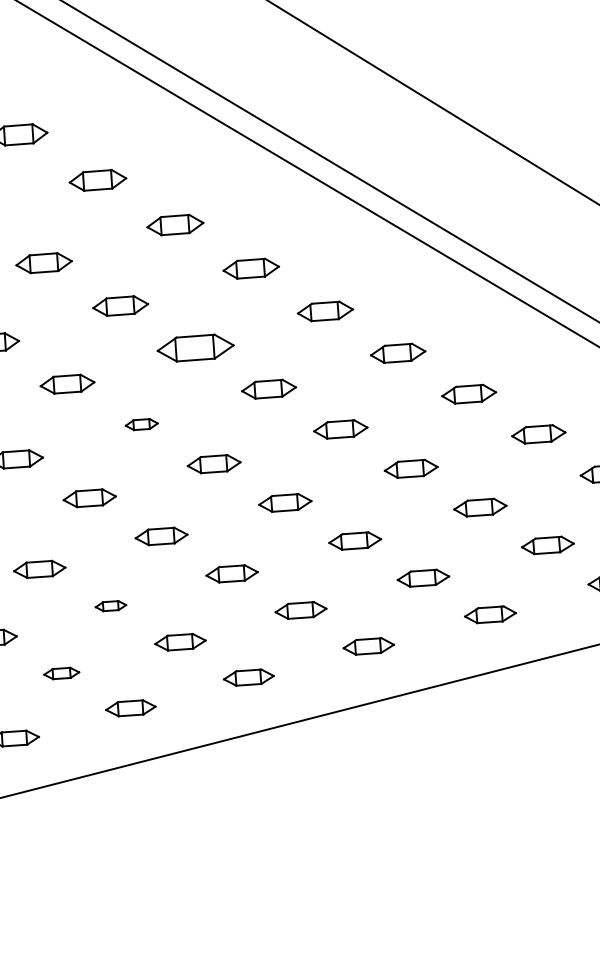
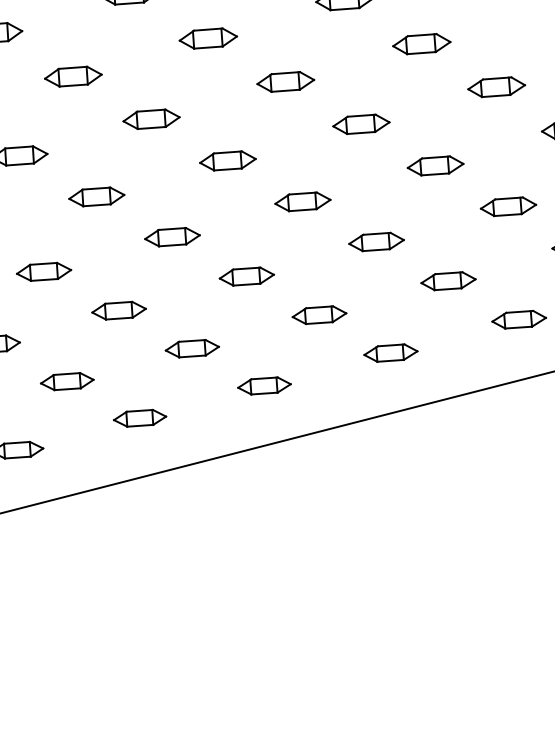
part: (195, 347) -> (208, 37), size x0.71
part: (141, 424) -> (151, 119), size x1.67
part: (110, 605) -> (118, 309), size x1.67
part: (61, 673) -> (66, 381), size x1.43

